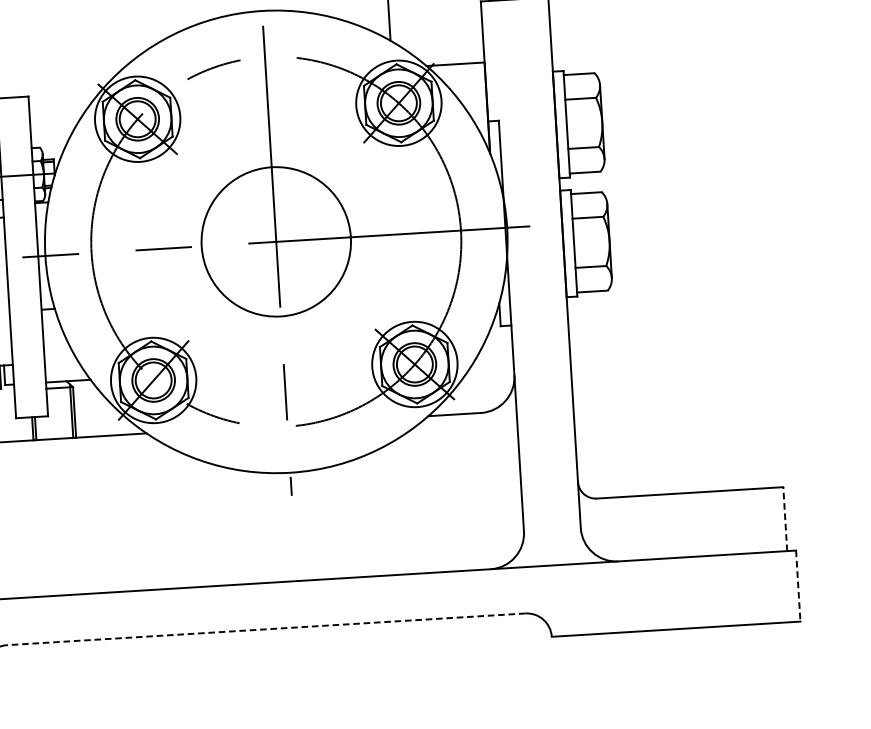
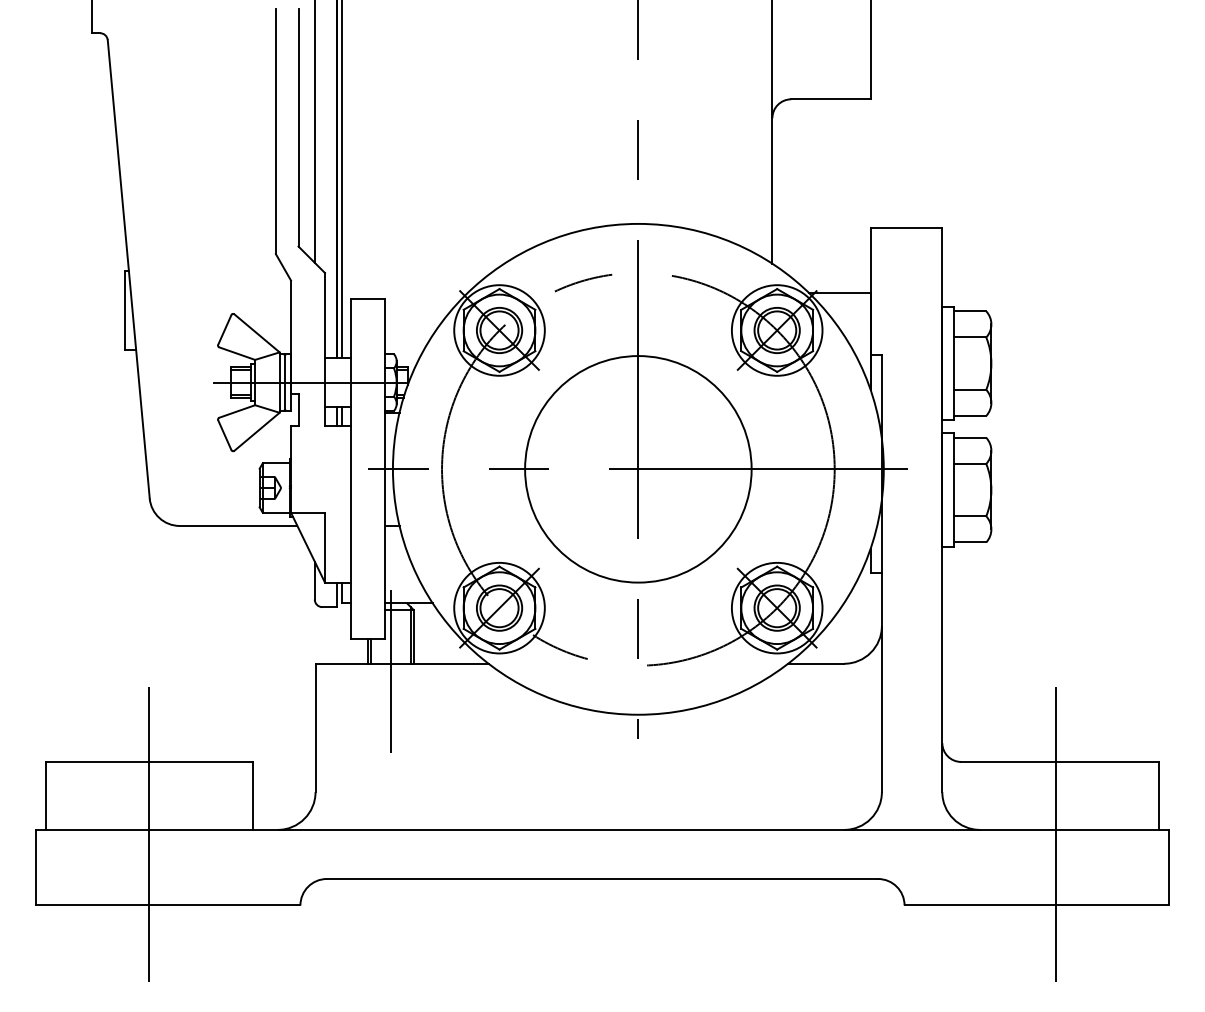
circle: (276, 242) -> (638, 469), size x1.43
line: (55, 446) -> (391, 671), added
line: (785, 518) -> (1159, 795), dashed -> solid
line: (689, 561) -> (1055, 834), added
line: (797, 585) -> (1168, 867), dashed -> solid
line: (266, 628) -> (602, 878), dashed -> solid

